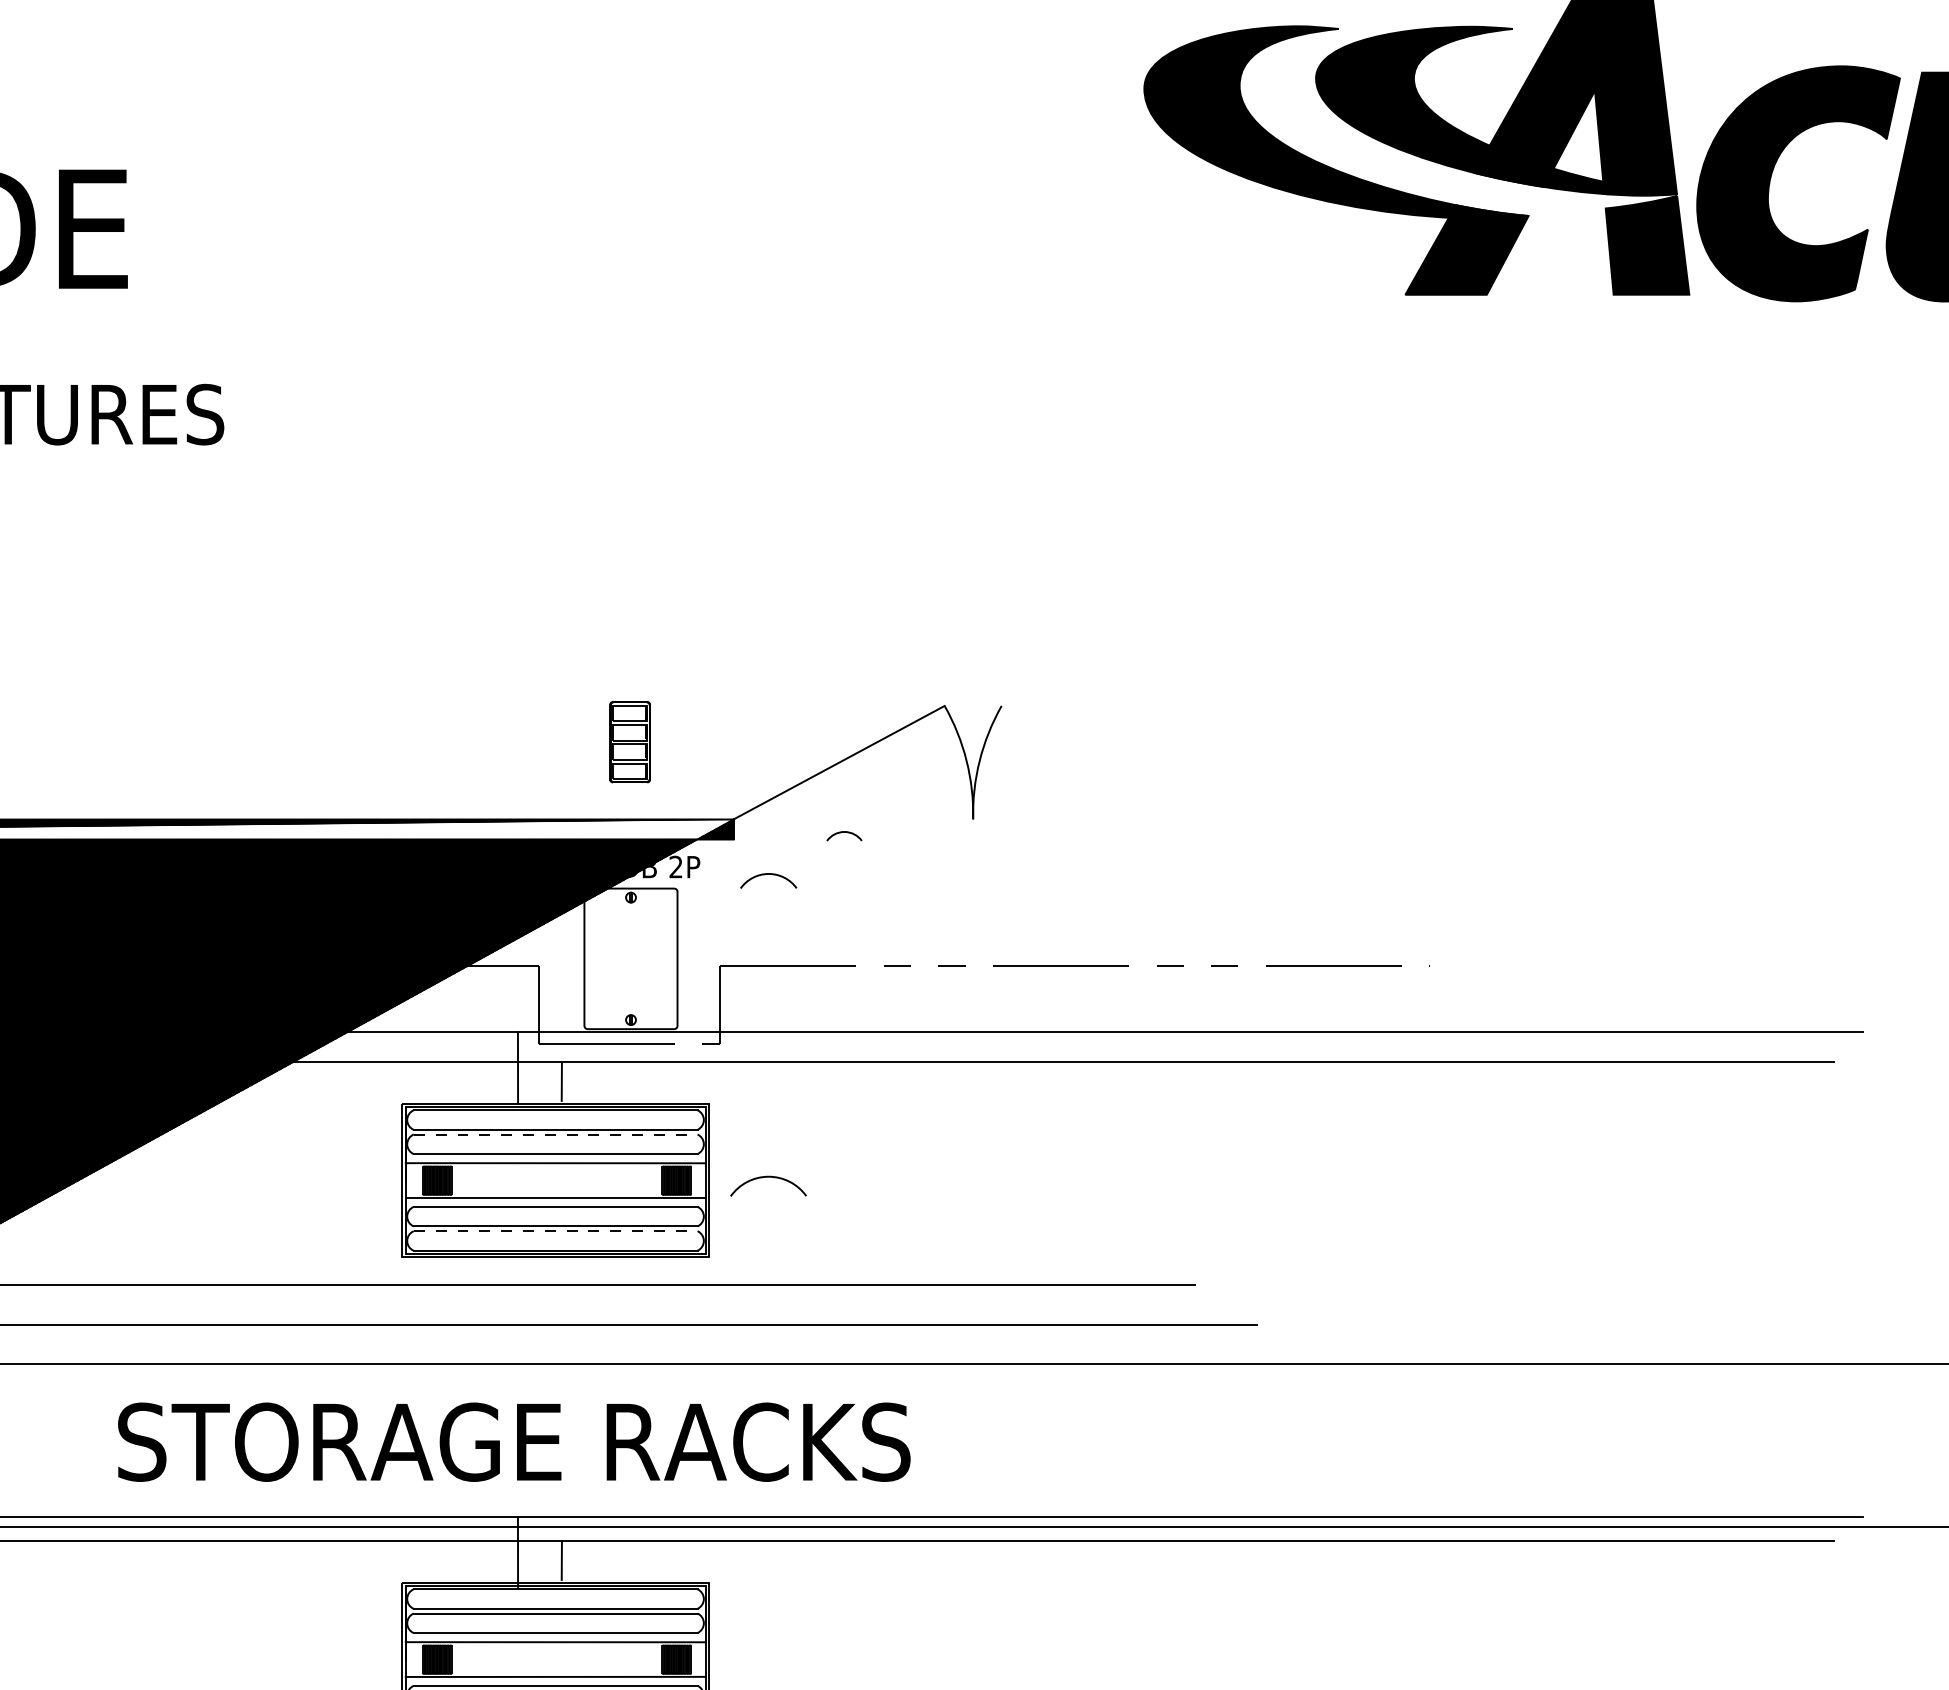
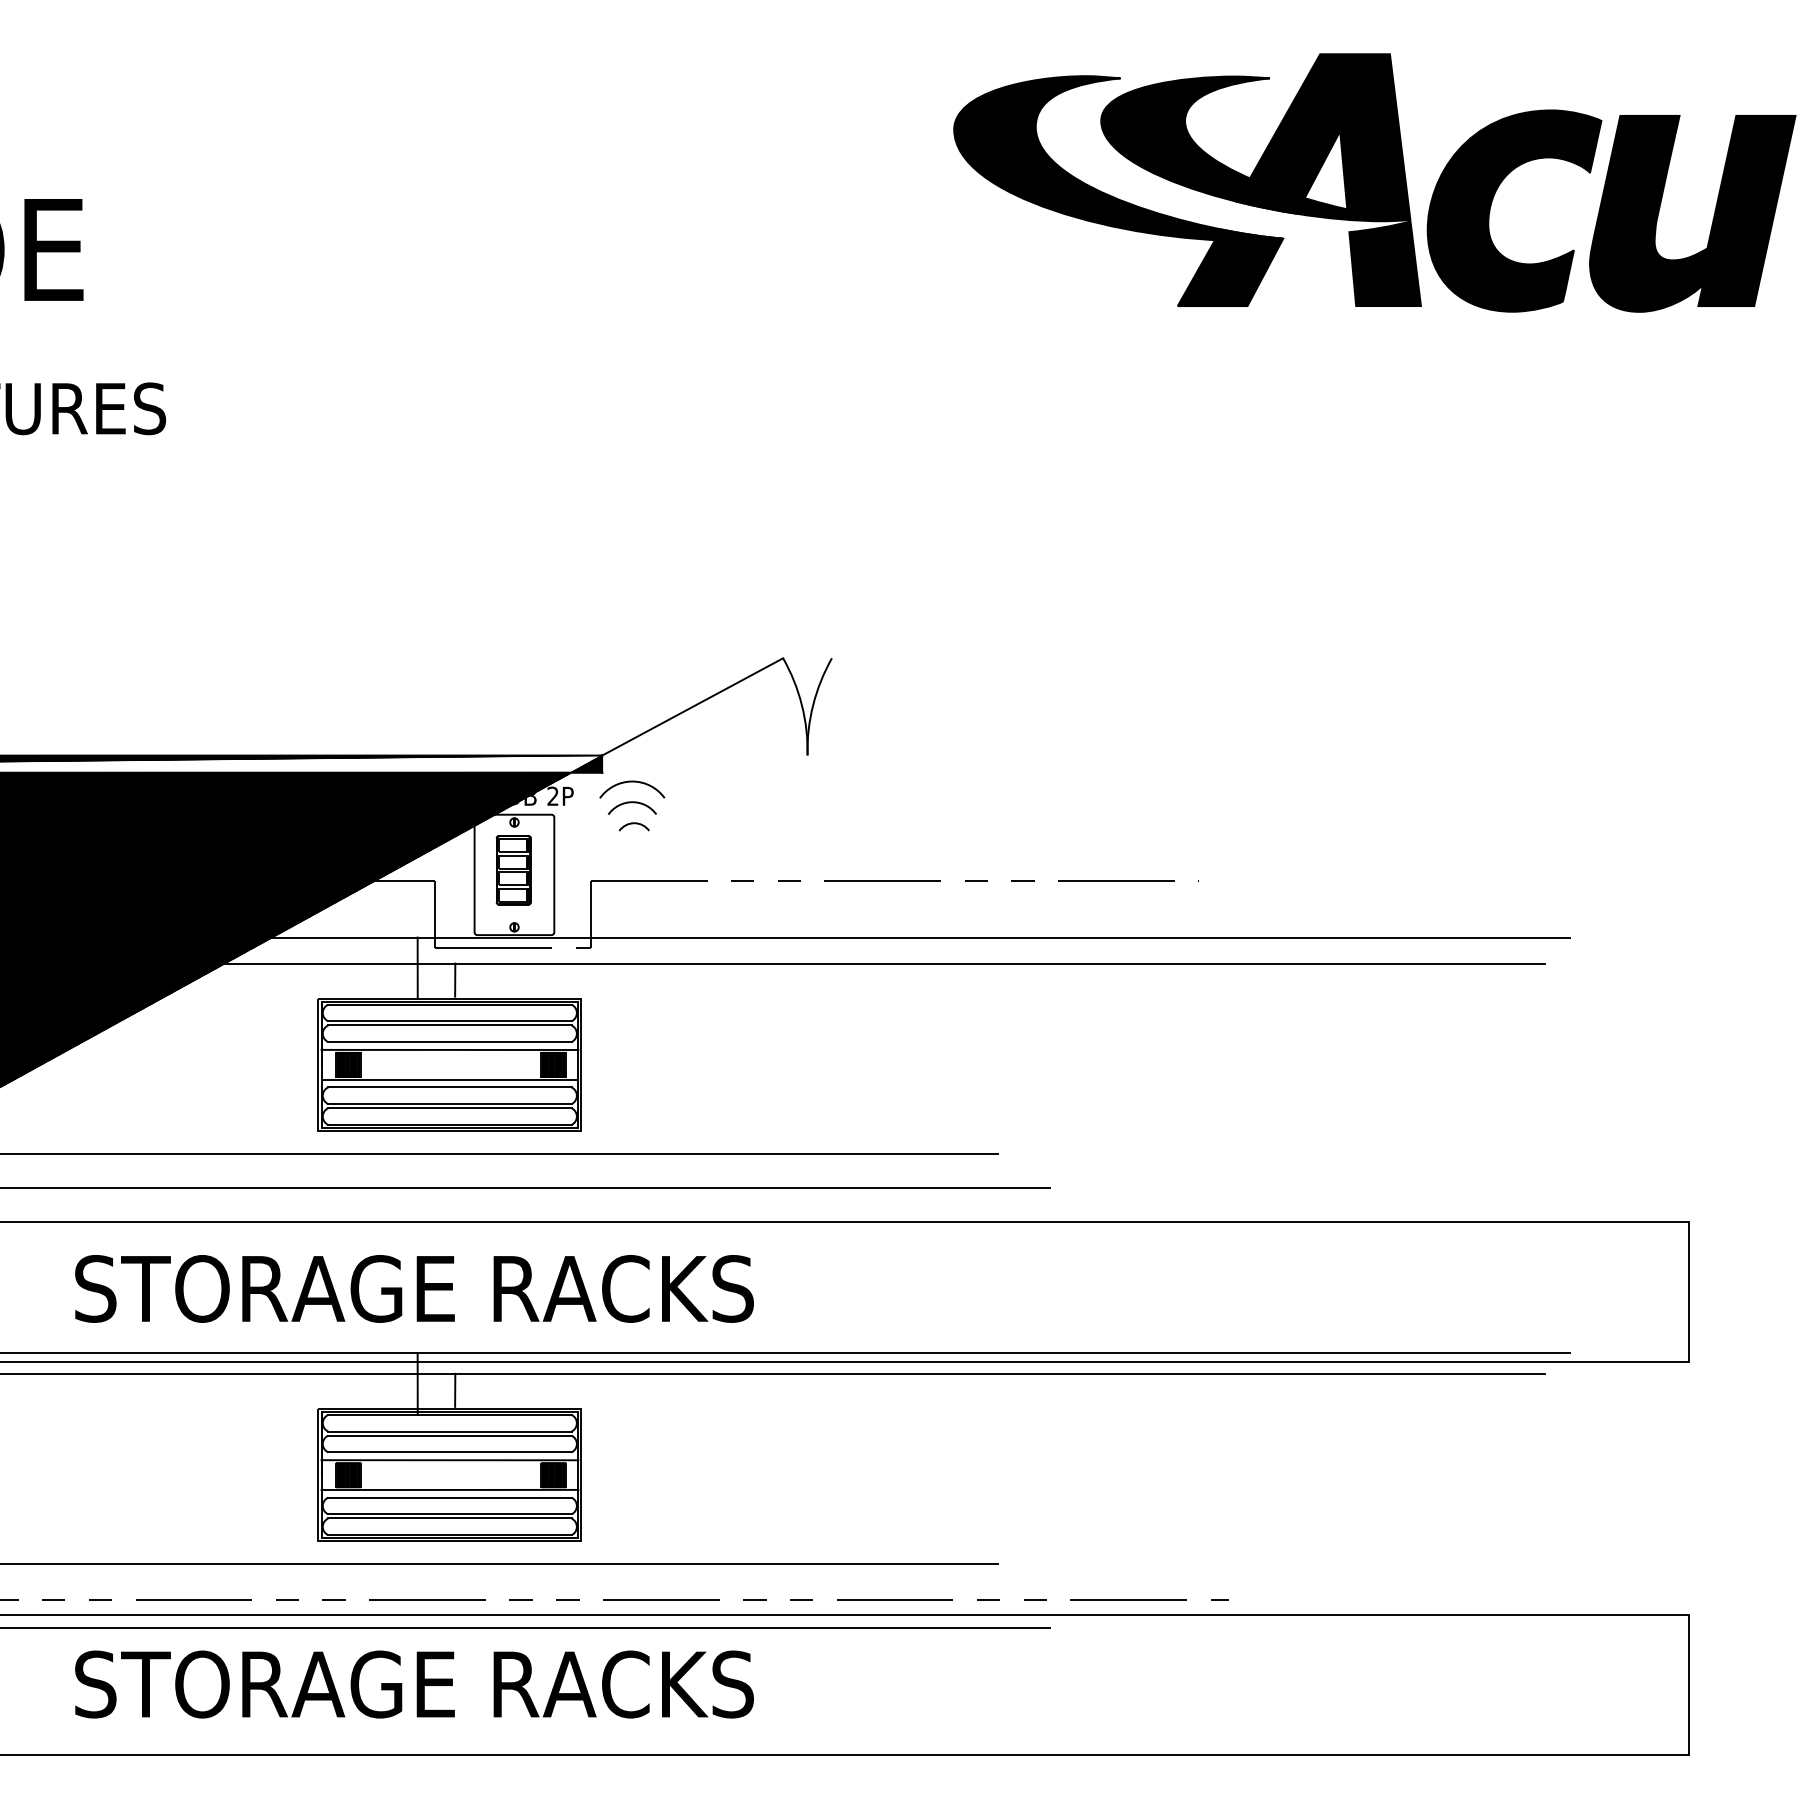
part: (629, 742) -> (513, 870), moved
arc: (843, 833) -> (633, 824), moved
line: (555, 1134) -> (449, 1025), dashed -> solid
arc: (768, 1177) -> (632, 782), moved
line: (555, 1231) -> (449, 1108), dashed -> solid

